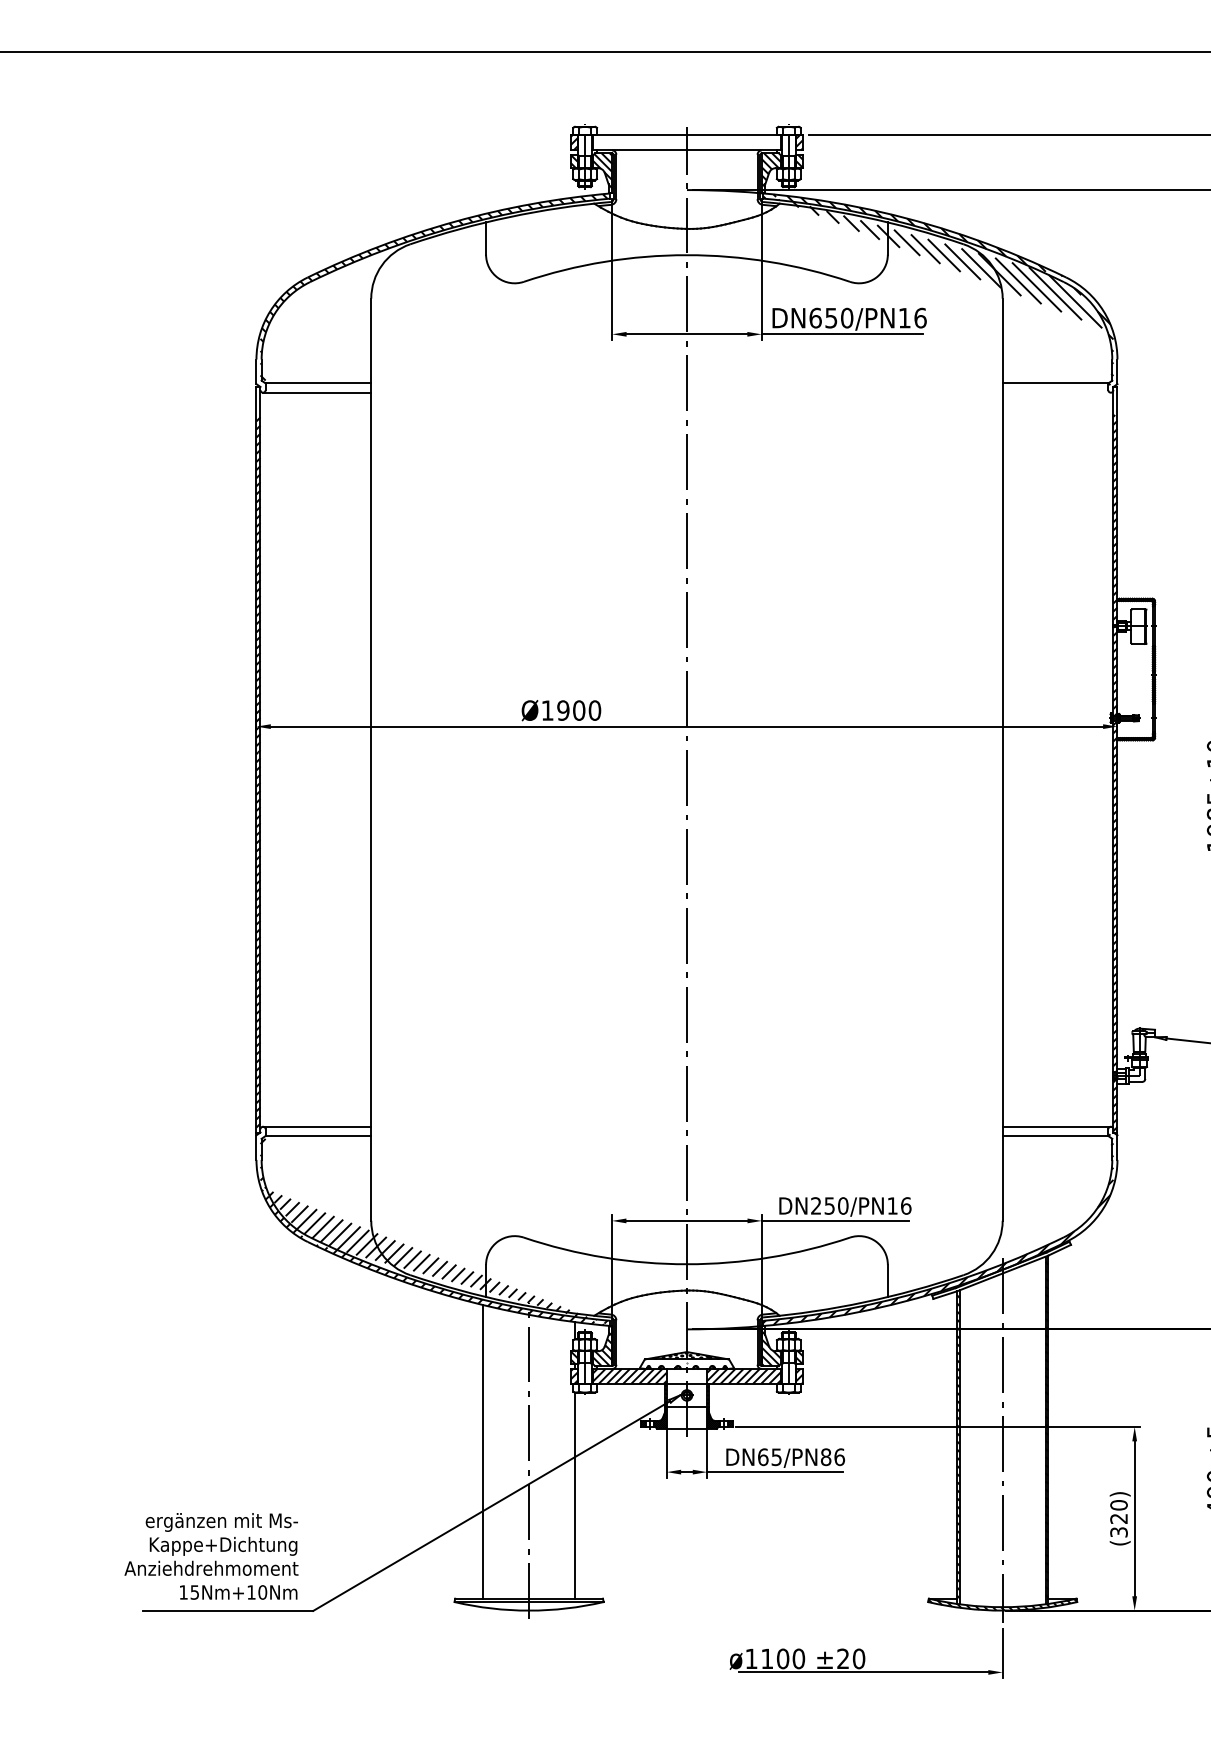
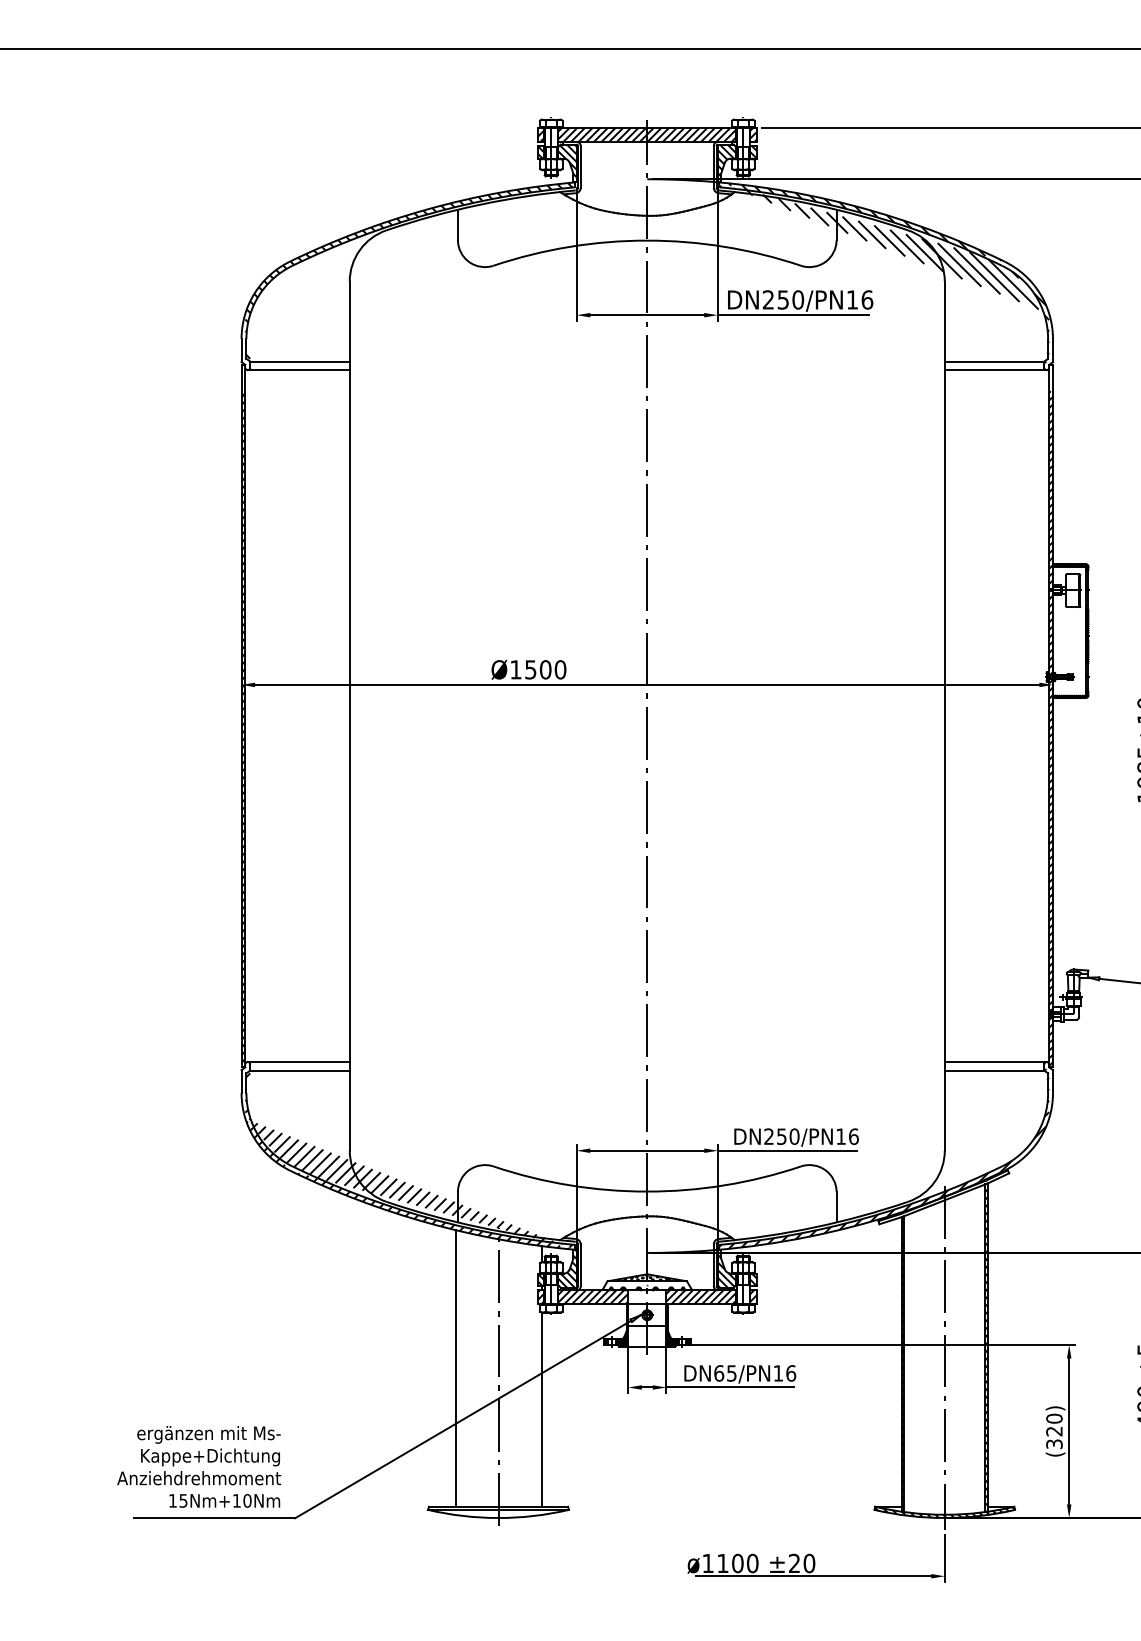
hatch: (687, 142) -> (647, 134), added
text: (815, 317) -> (768, 299), DN650/PN16 -> DN250/PN16
line: (1056, 393) -> (995, 370), added
text: (563, 710) -> (530, 669), Ø1900 -> Ø1500
text: (826, 1457) -> (778, 1373), DN65/PN86 -> DN65/PN16

